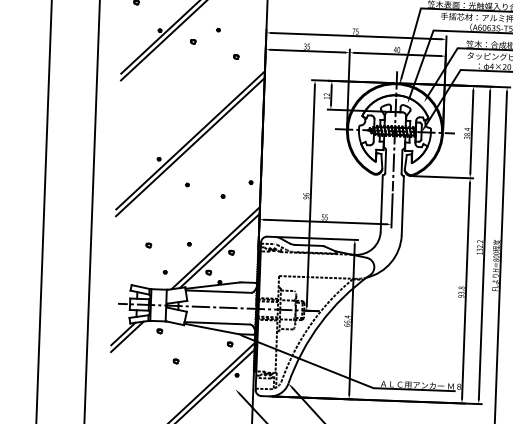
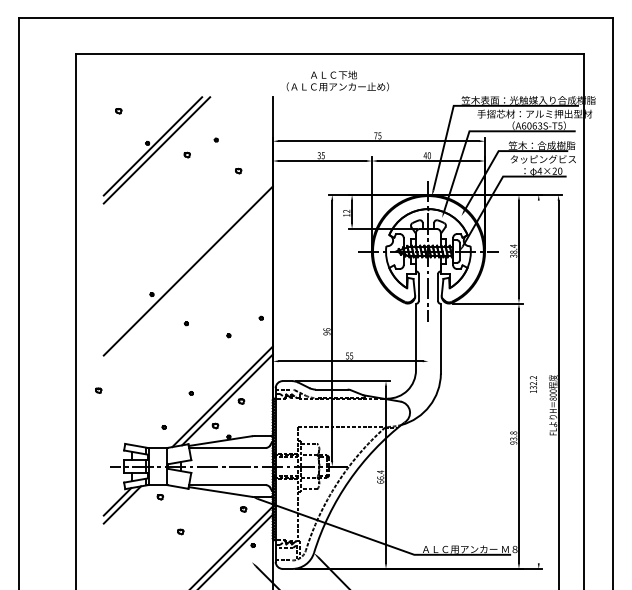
line: (189, 146) -> (187, 278), removed
line: (392, 210) -> (428, 344), removed
line: (484, 244) -> (538, 381), removed
part: (148, 245) -> (98, 390), moved

